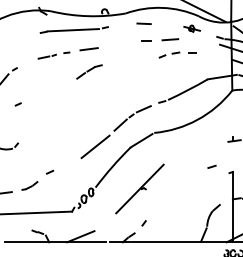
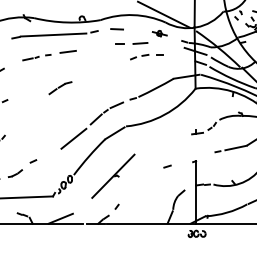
part: (73, 29) -> (54, 34), size x1.43
part: (89, 72) -> (60, 88), moved
line: (211, 166) -> (167, 166), moved

